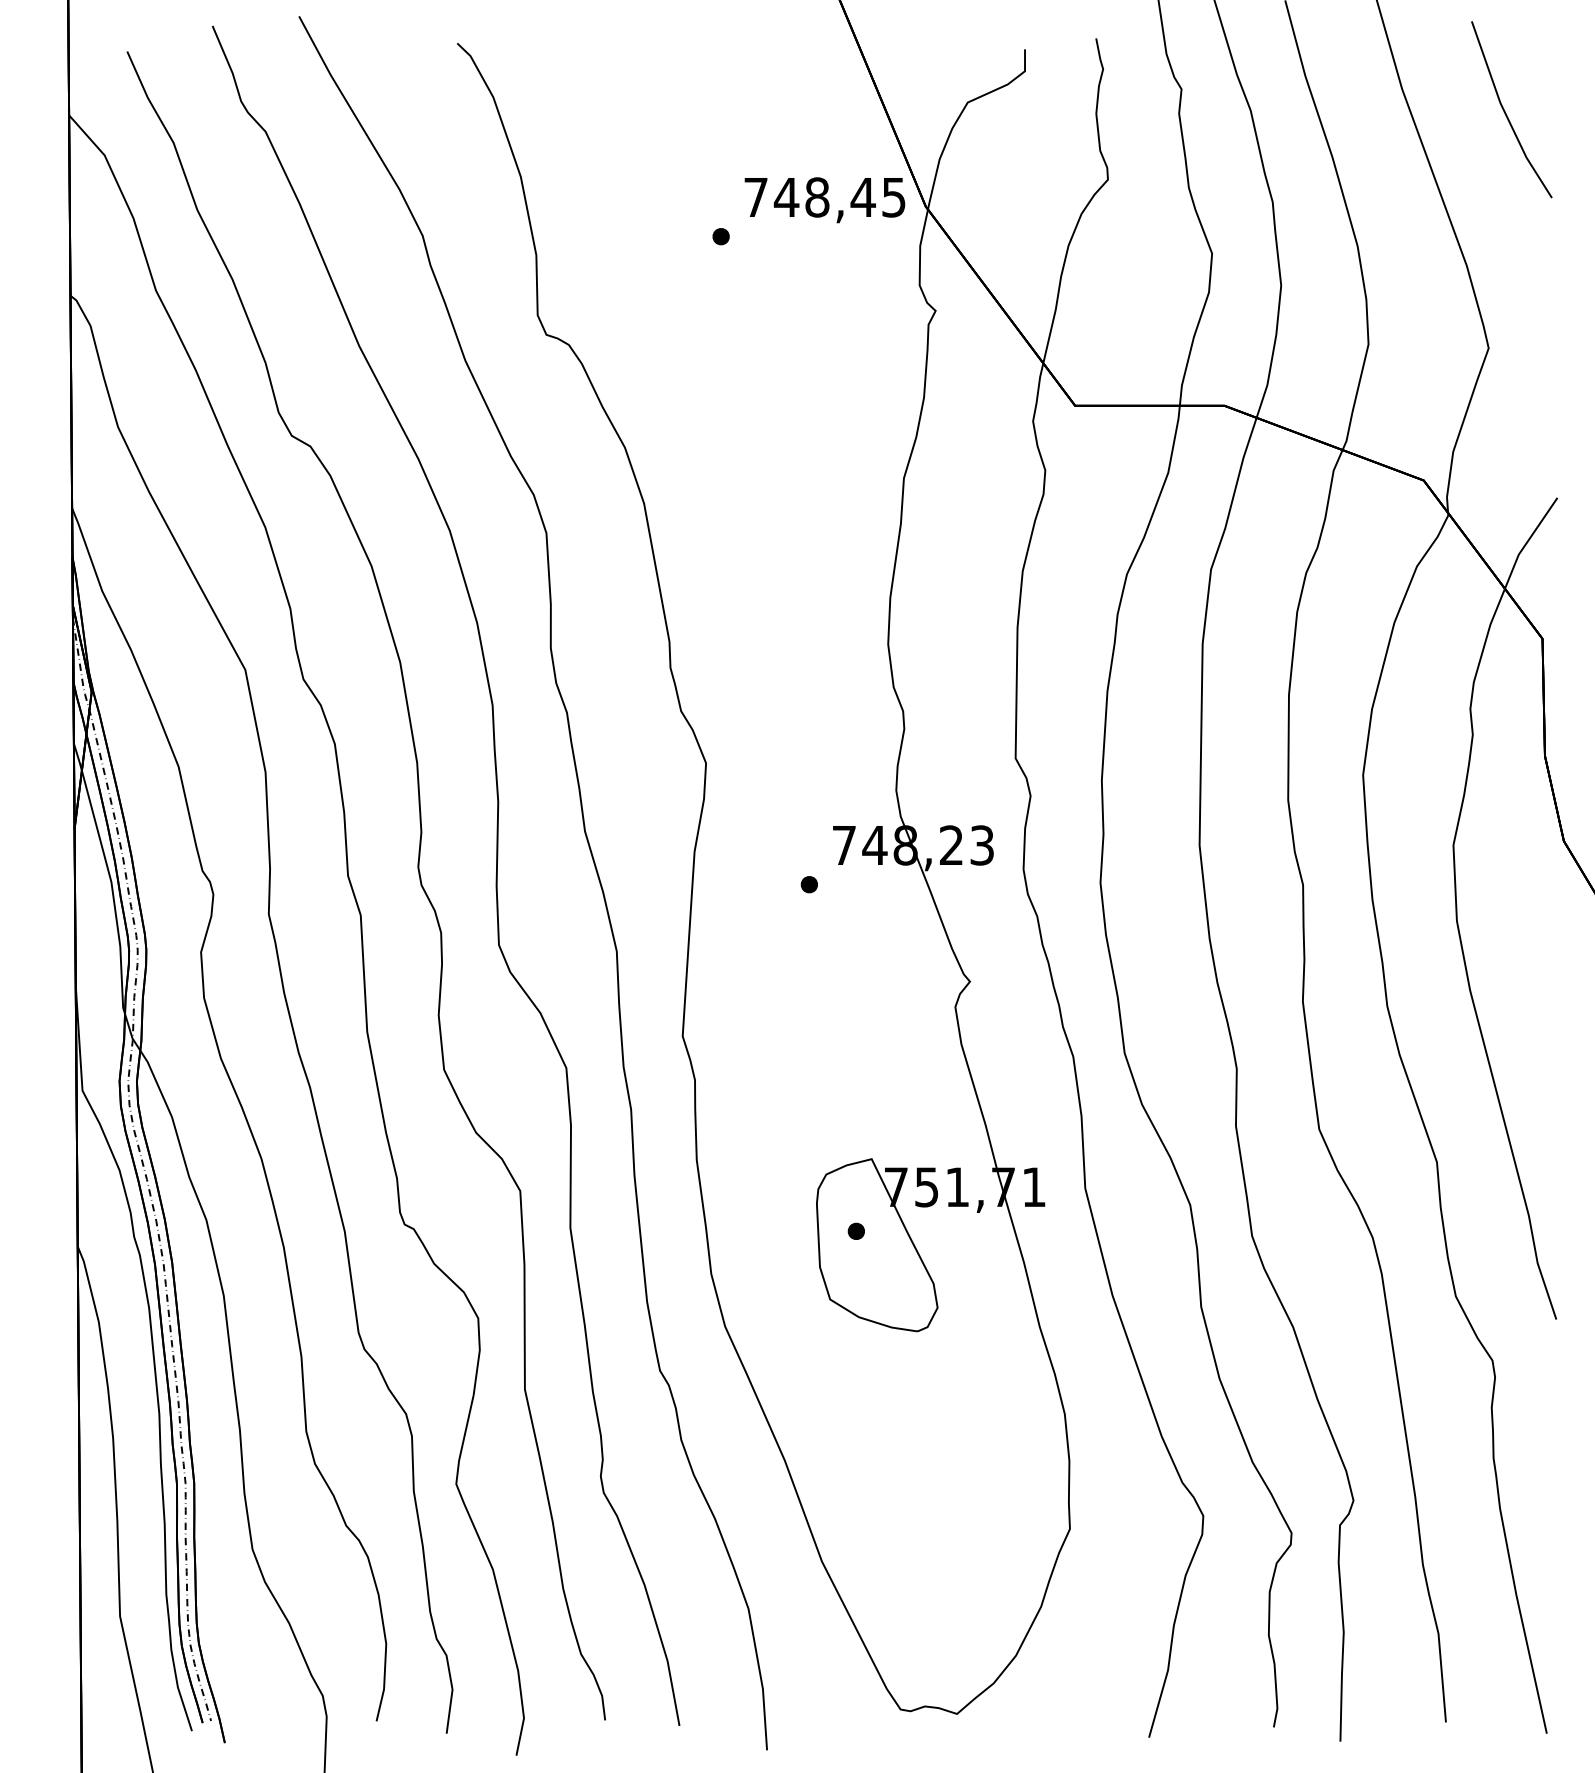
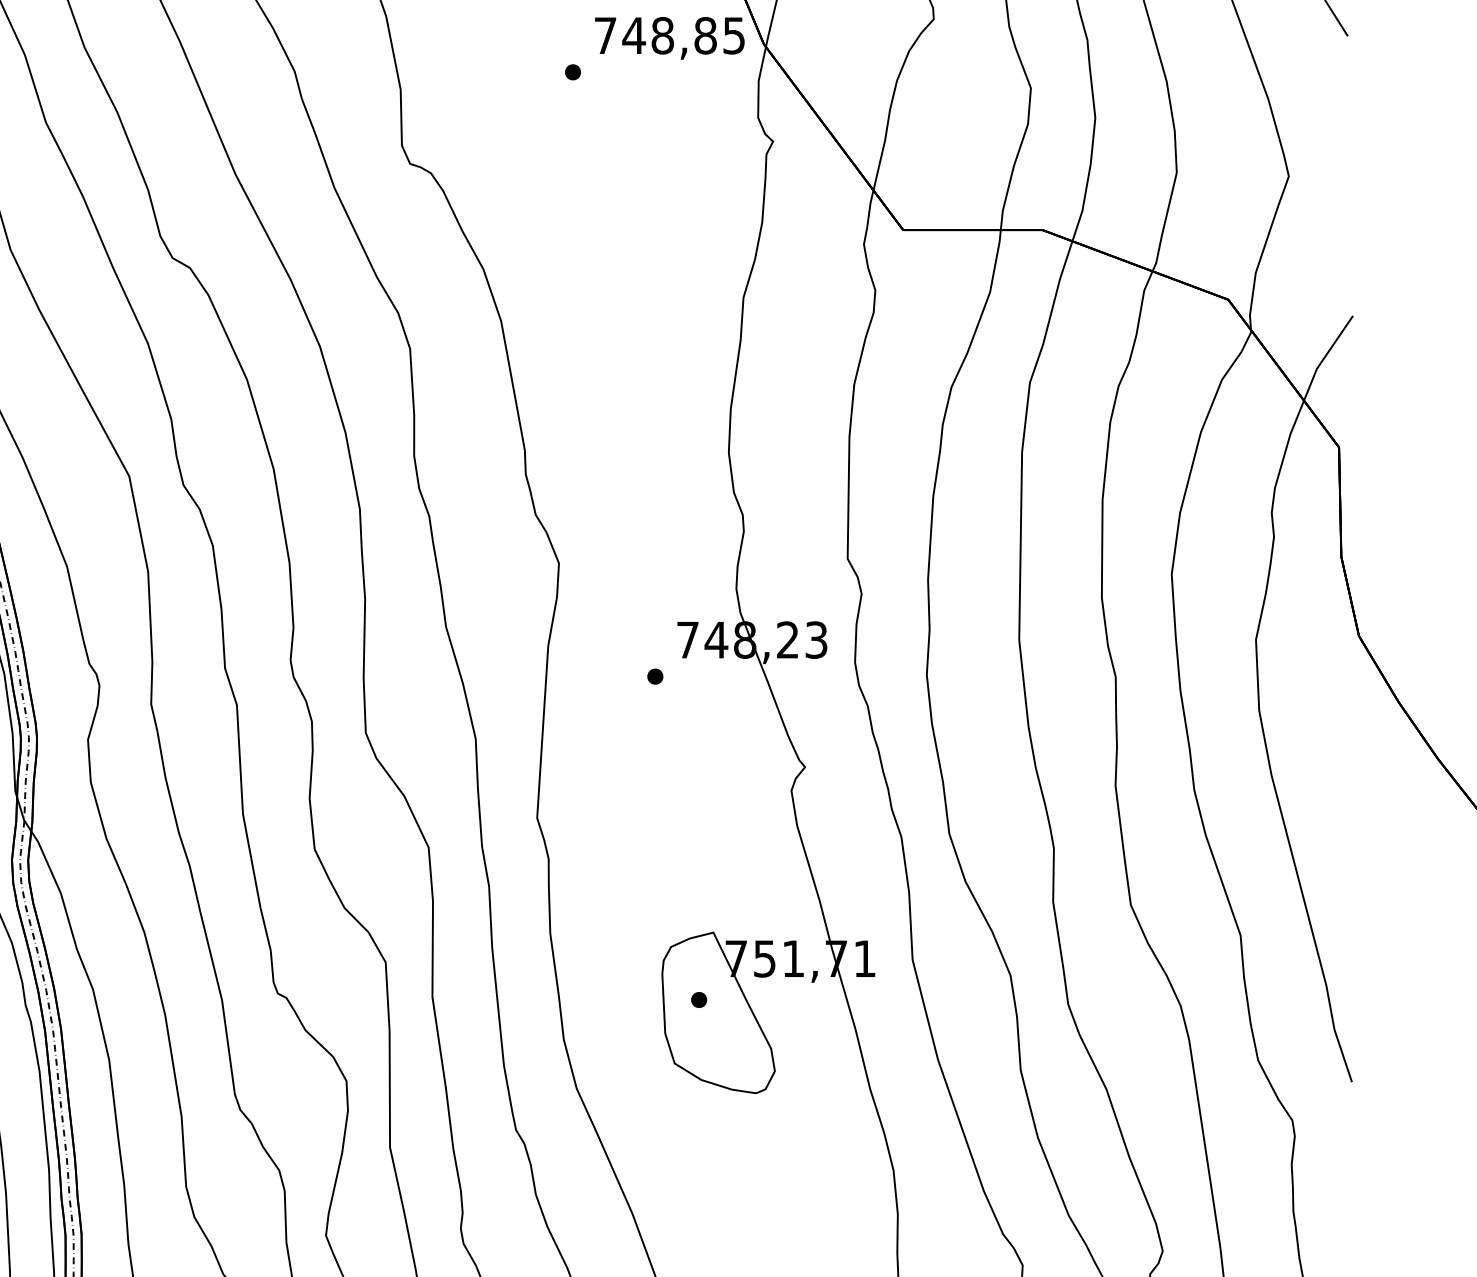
text: (862, 197) -> (704, 35), 748,45 -> 748,85

